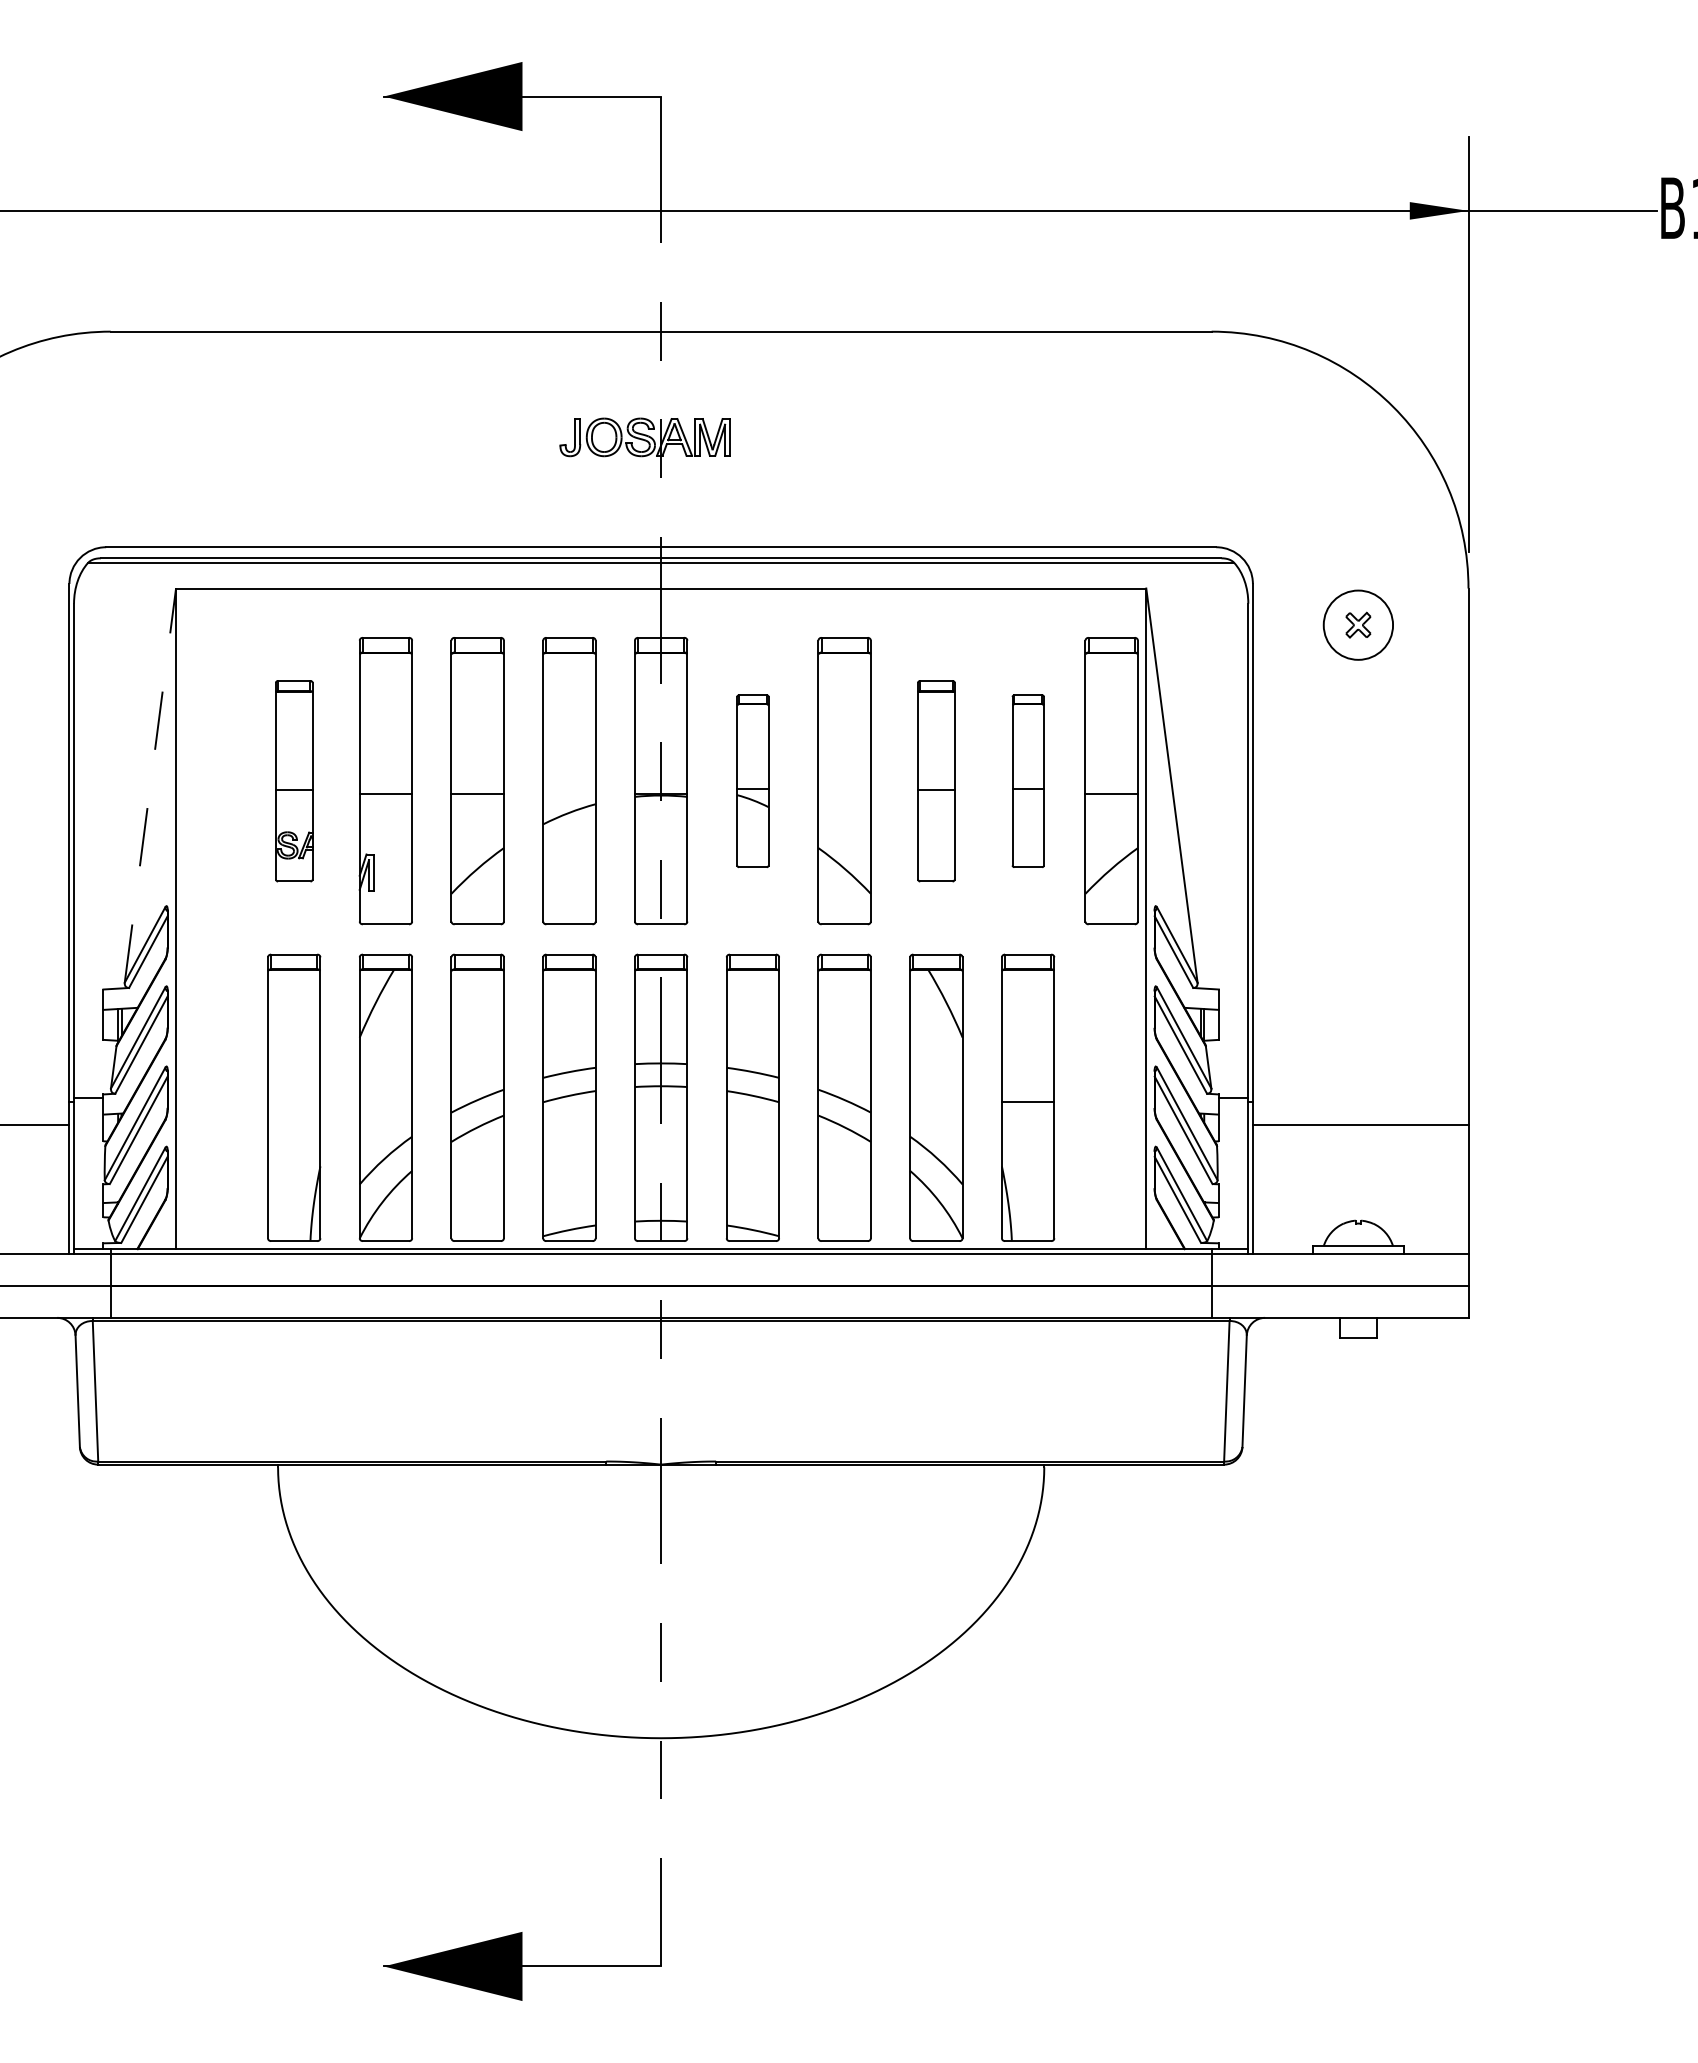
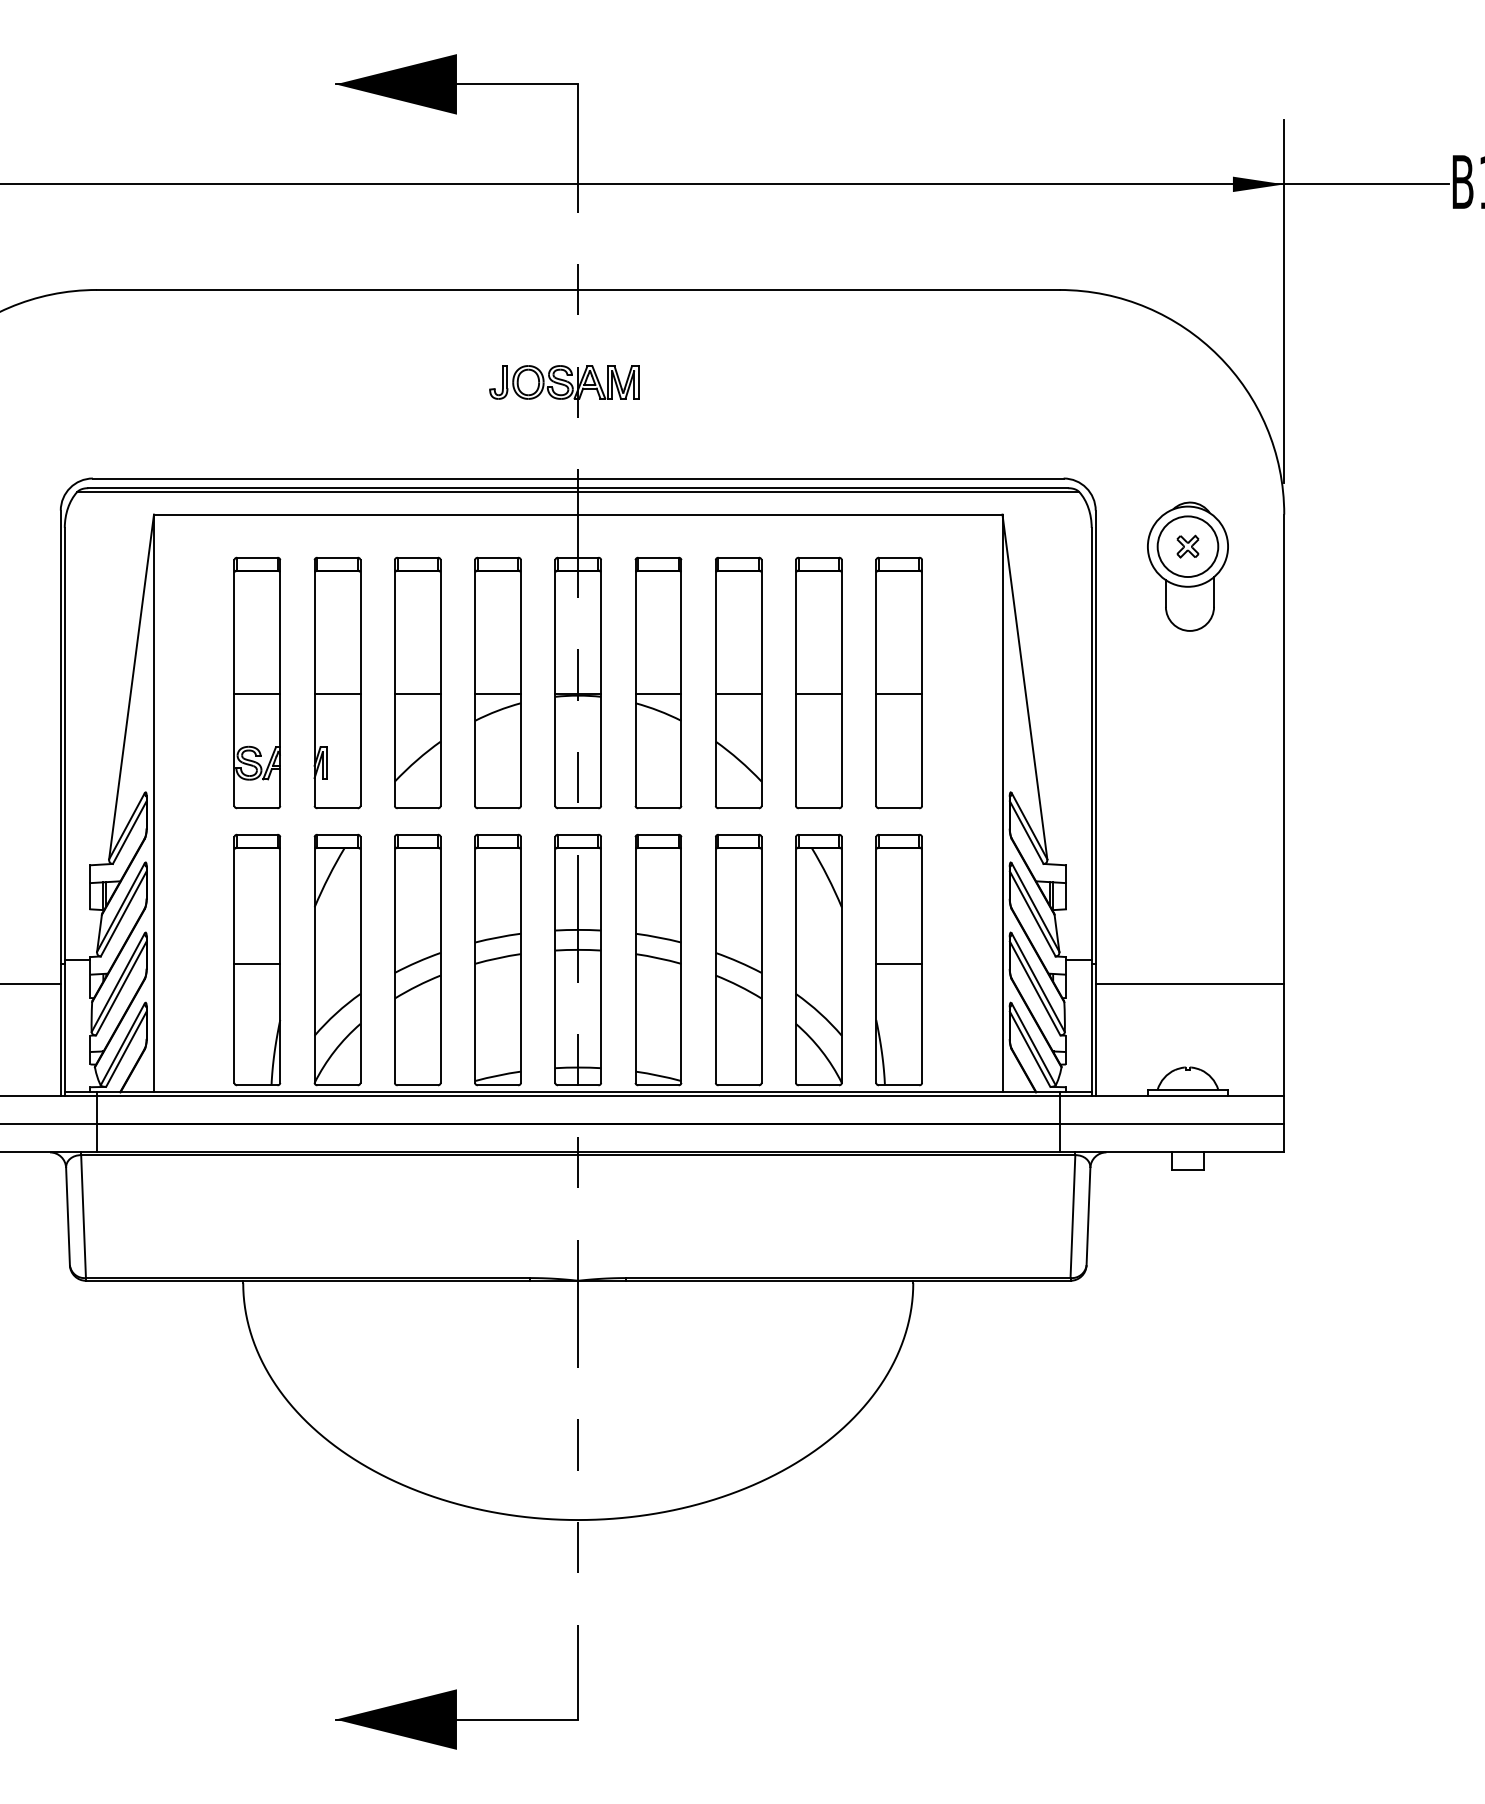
part: (1358, 647) -> (1188, 566), added
part: (294, 781) -> (257, 683), size x1.43
part: (752, 781) -> (658, 683), size x1.67
part: (936, 781) -> (819, 683), size x1.43
part: (1028, 781) -> (899, 683), size x1.67
part: (1111, 781) -> (972, 683), removed
line: (150, 785) -> (131, 686), dashed -> solid
line: (569, 793) -> (498, 693), added
line: (844, 793) -> (738, 693), added
line: (293, 1102) -> (256, 964), added

